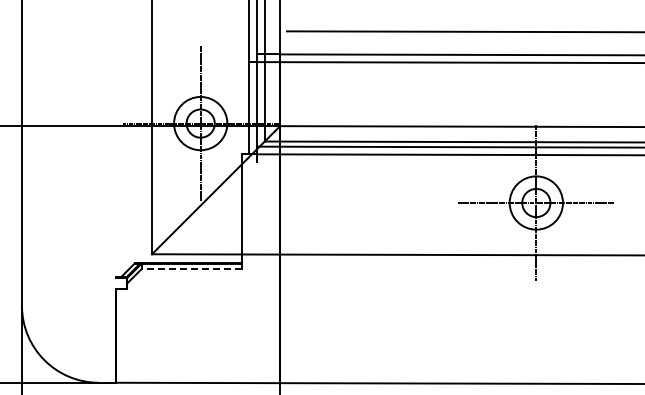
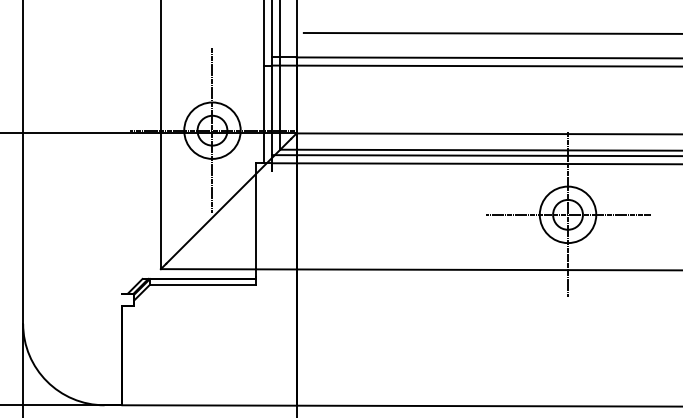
line: (191, 269) -> (202, 285), dashed -> solid

